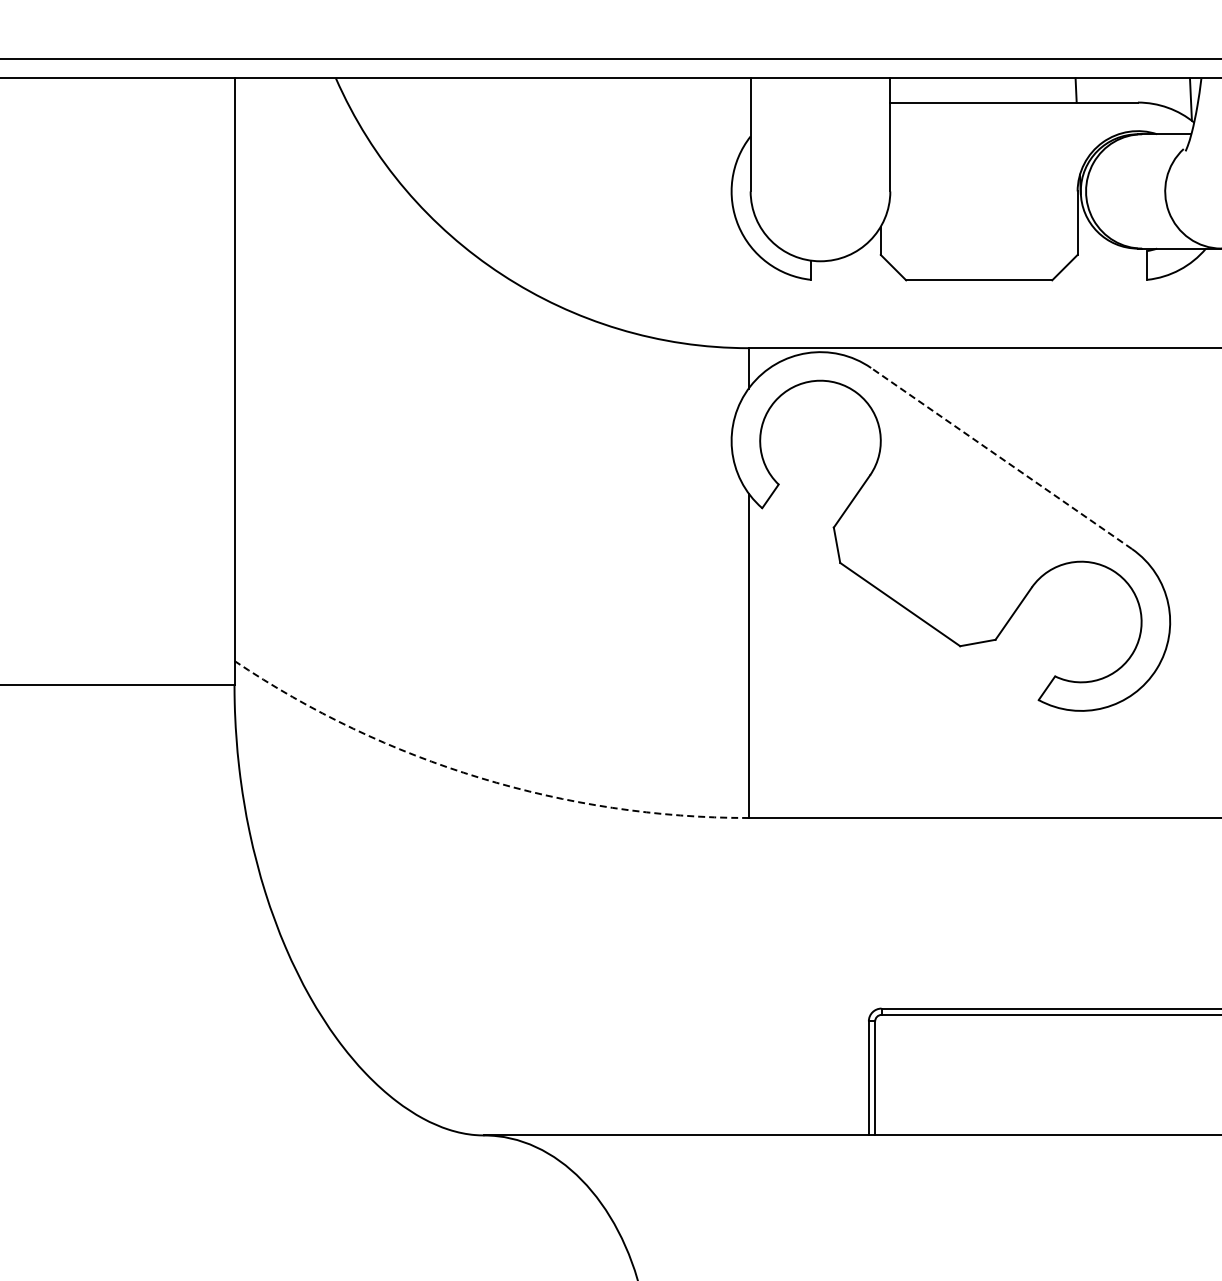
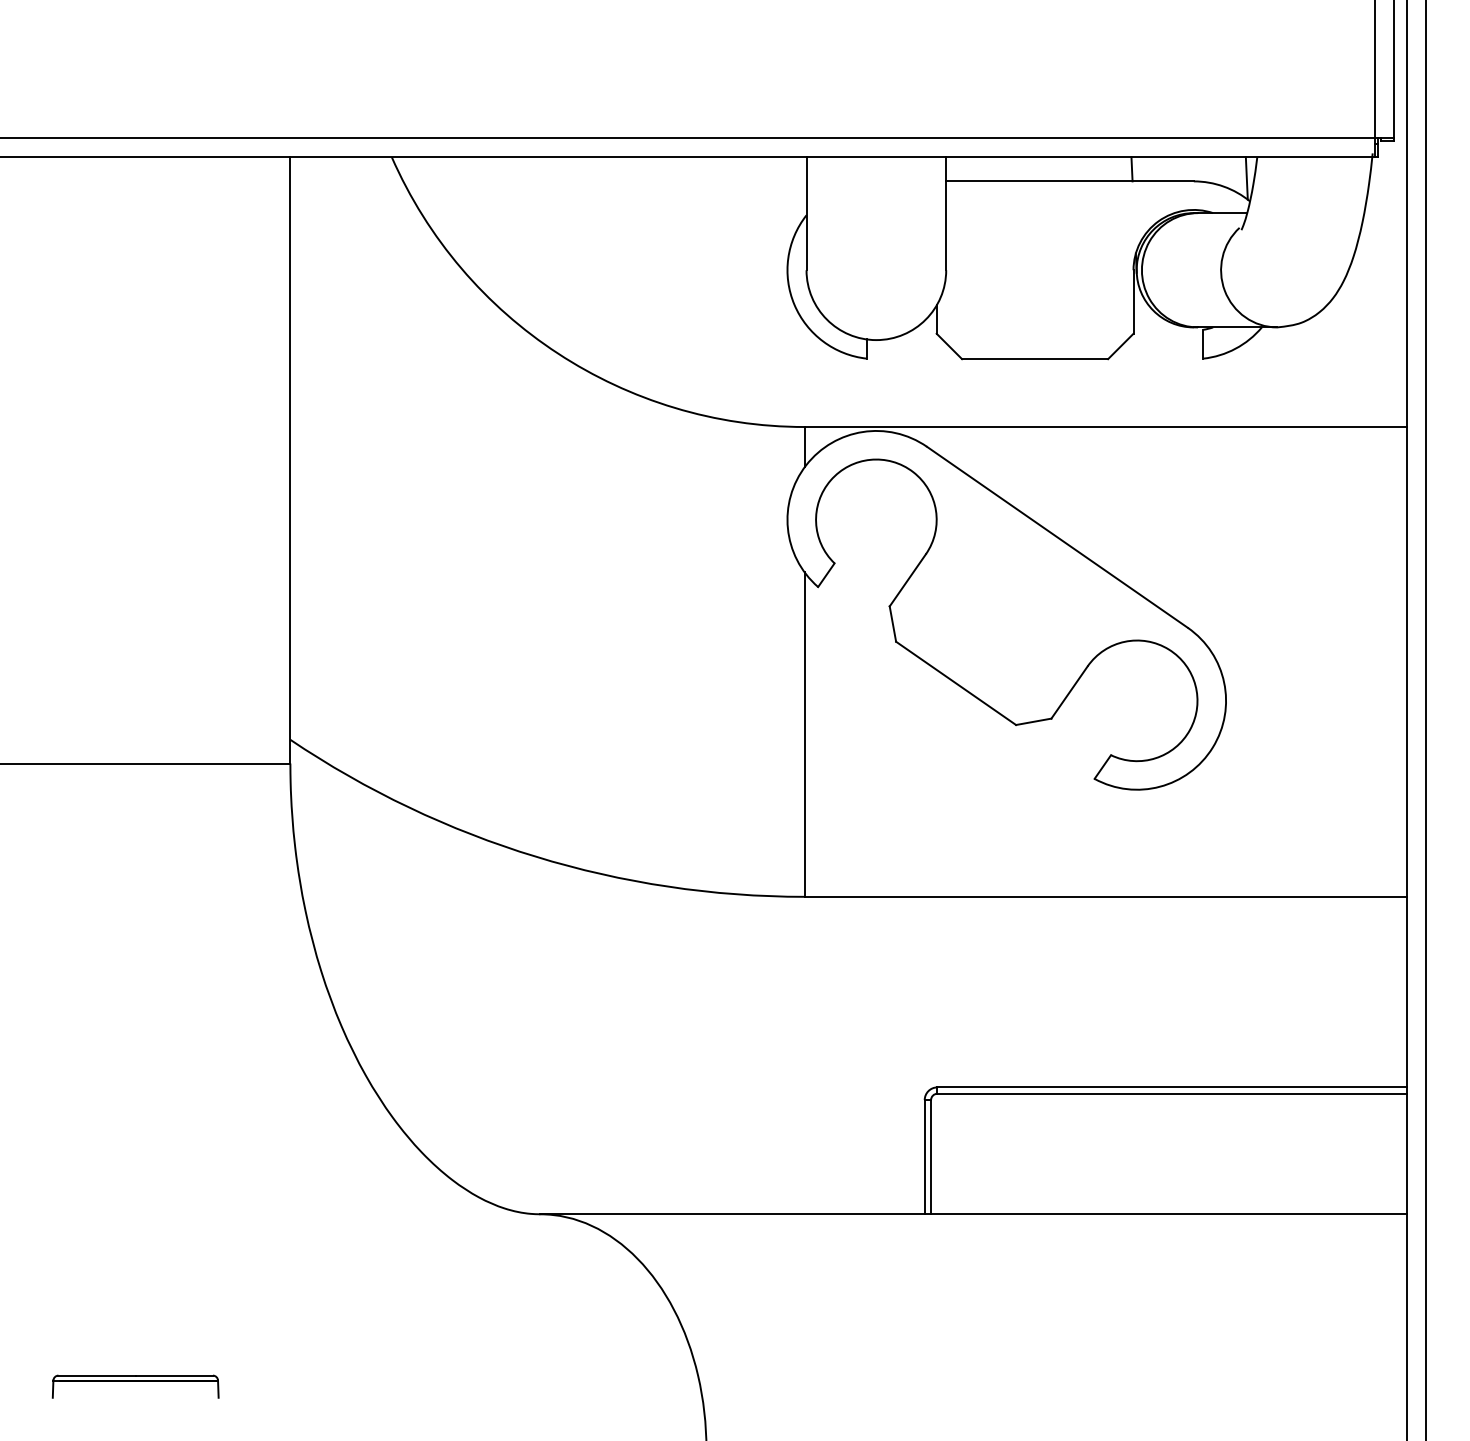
line: (1001, 458) -> (1057, 537), dashed -> solid
arc: (479, 777) -> (535, 856), dashed -> solid

